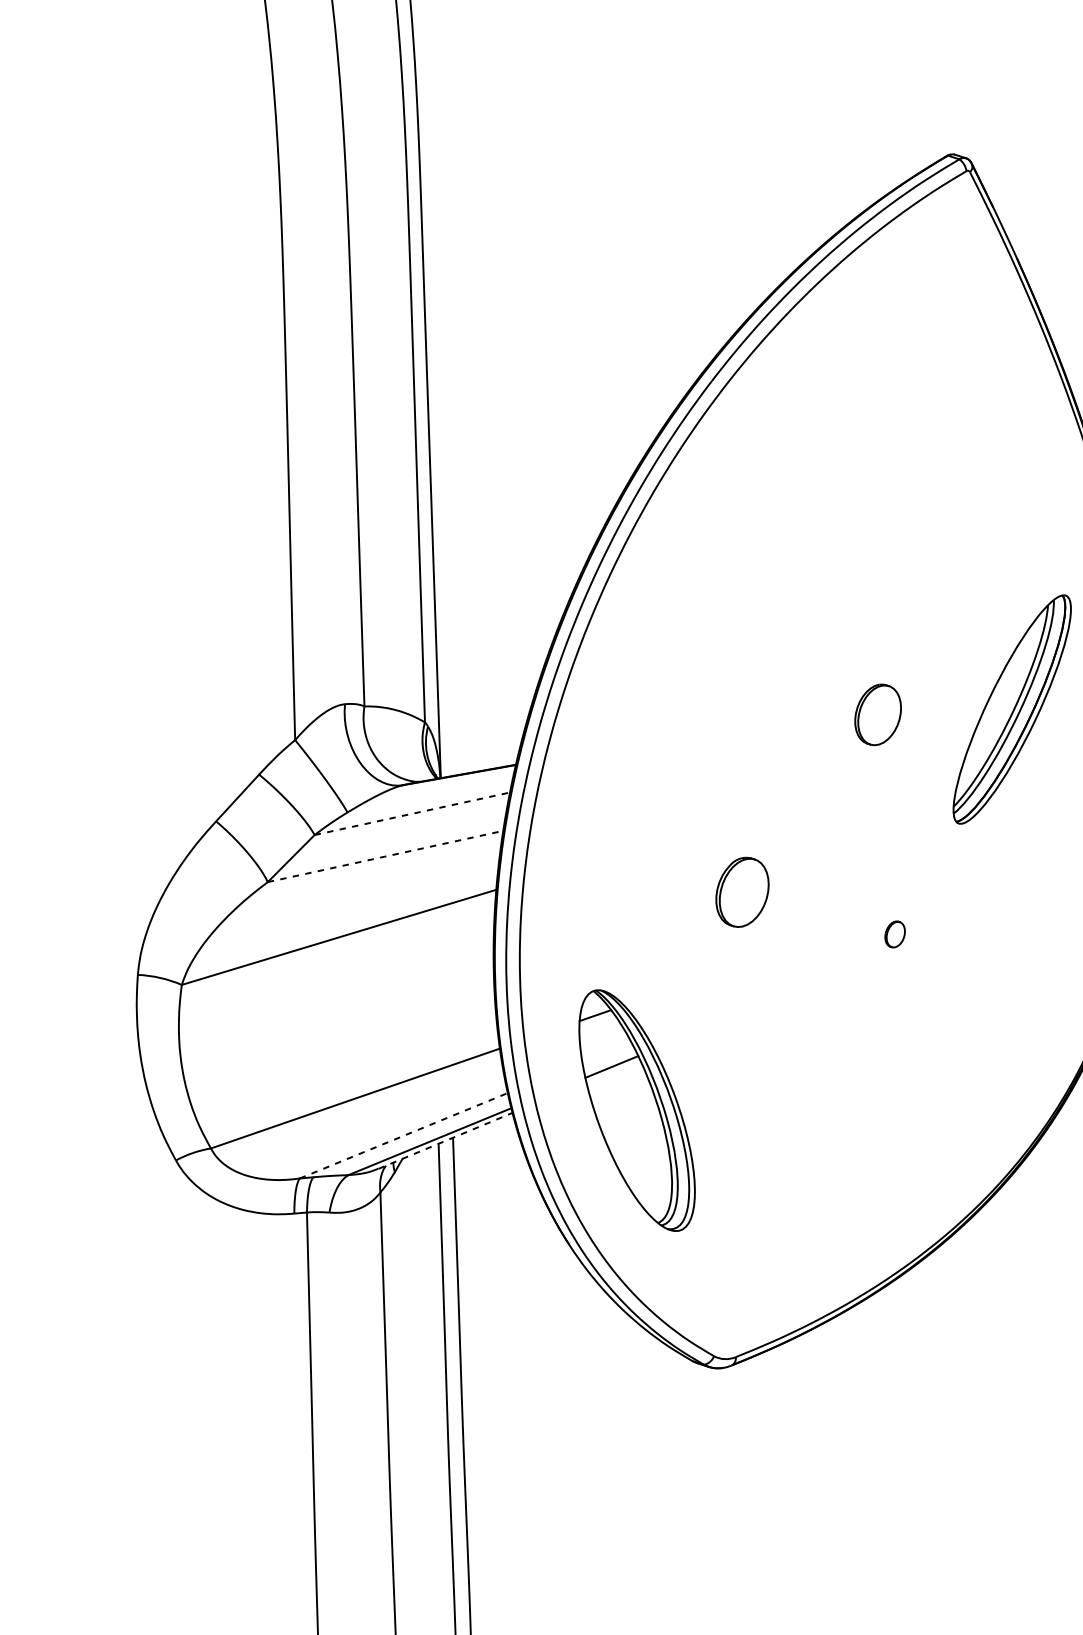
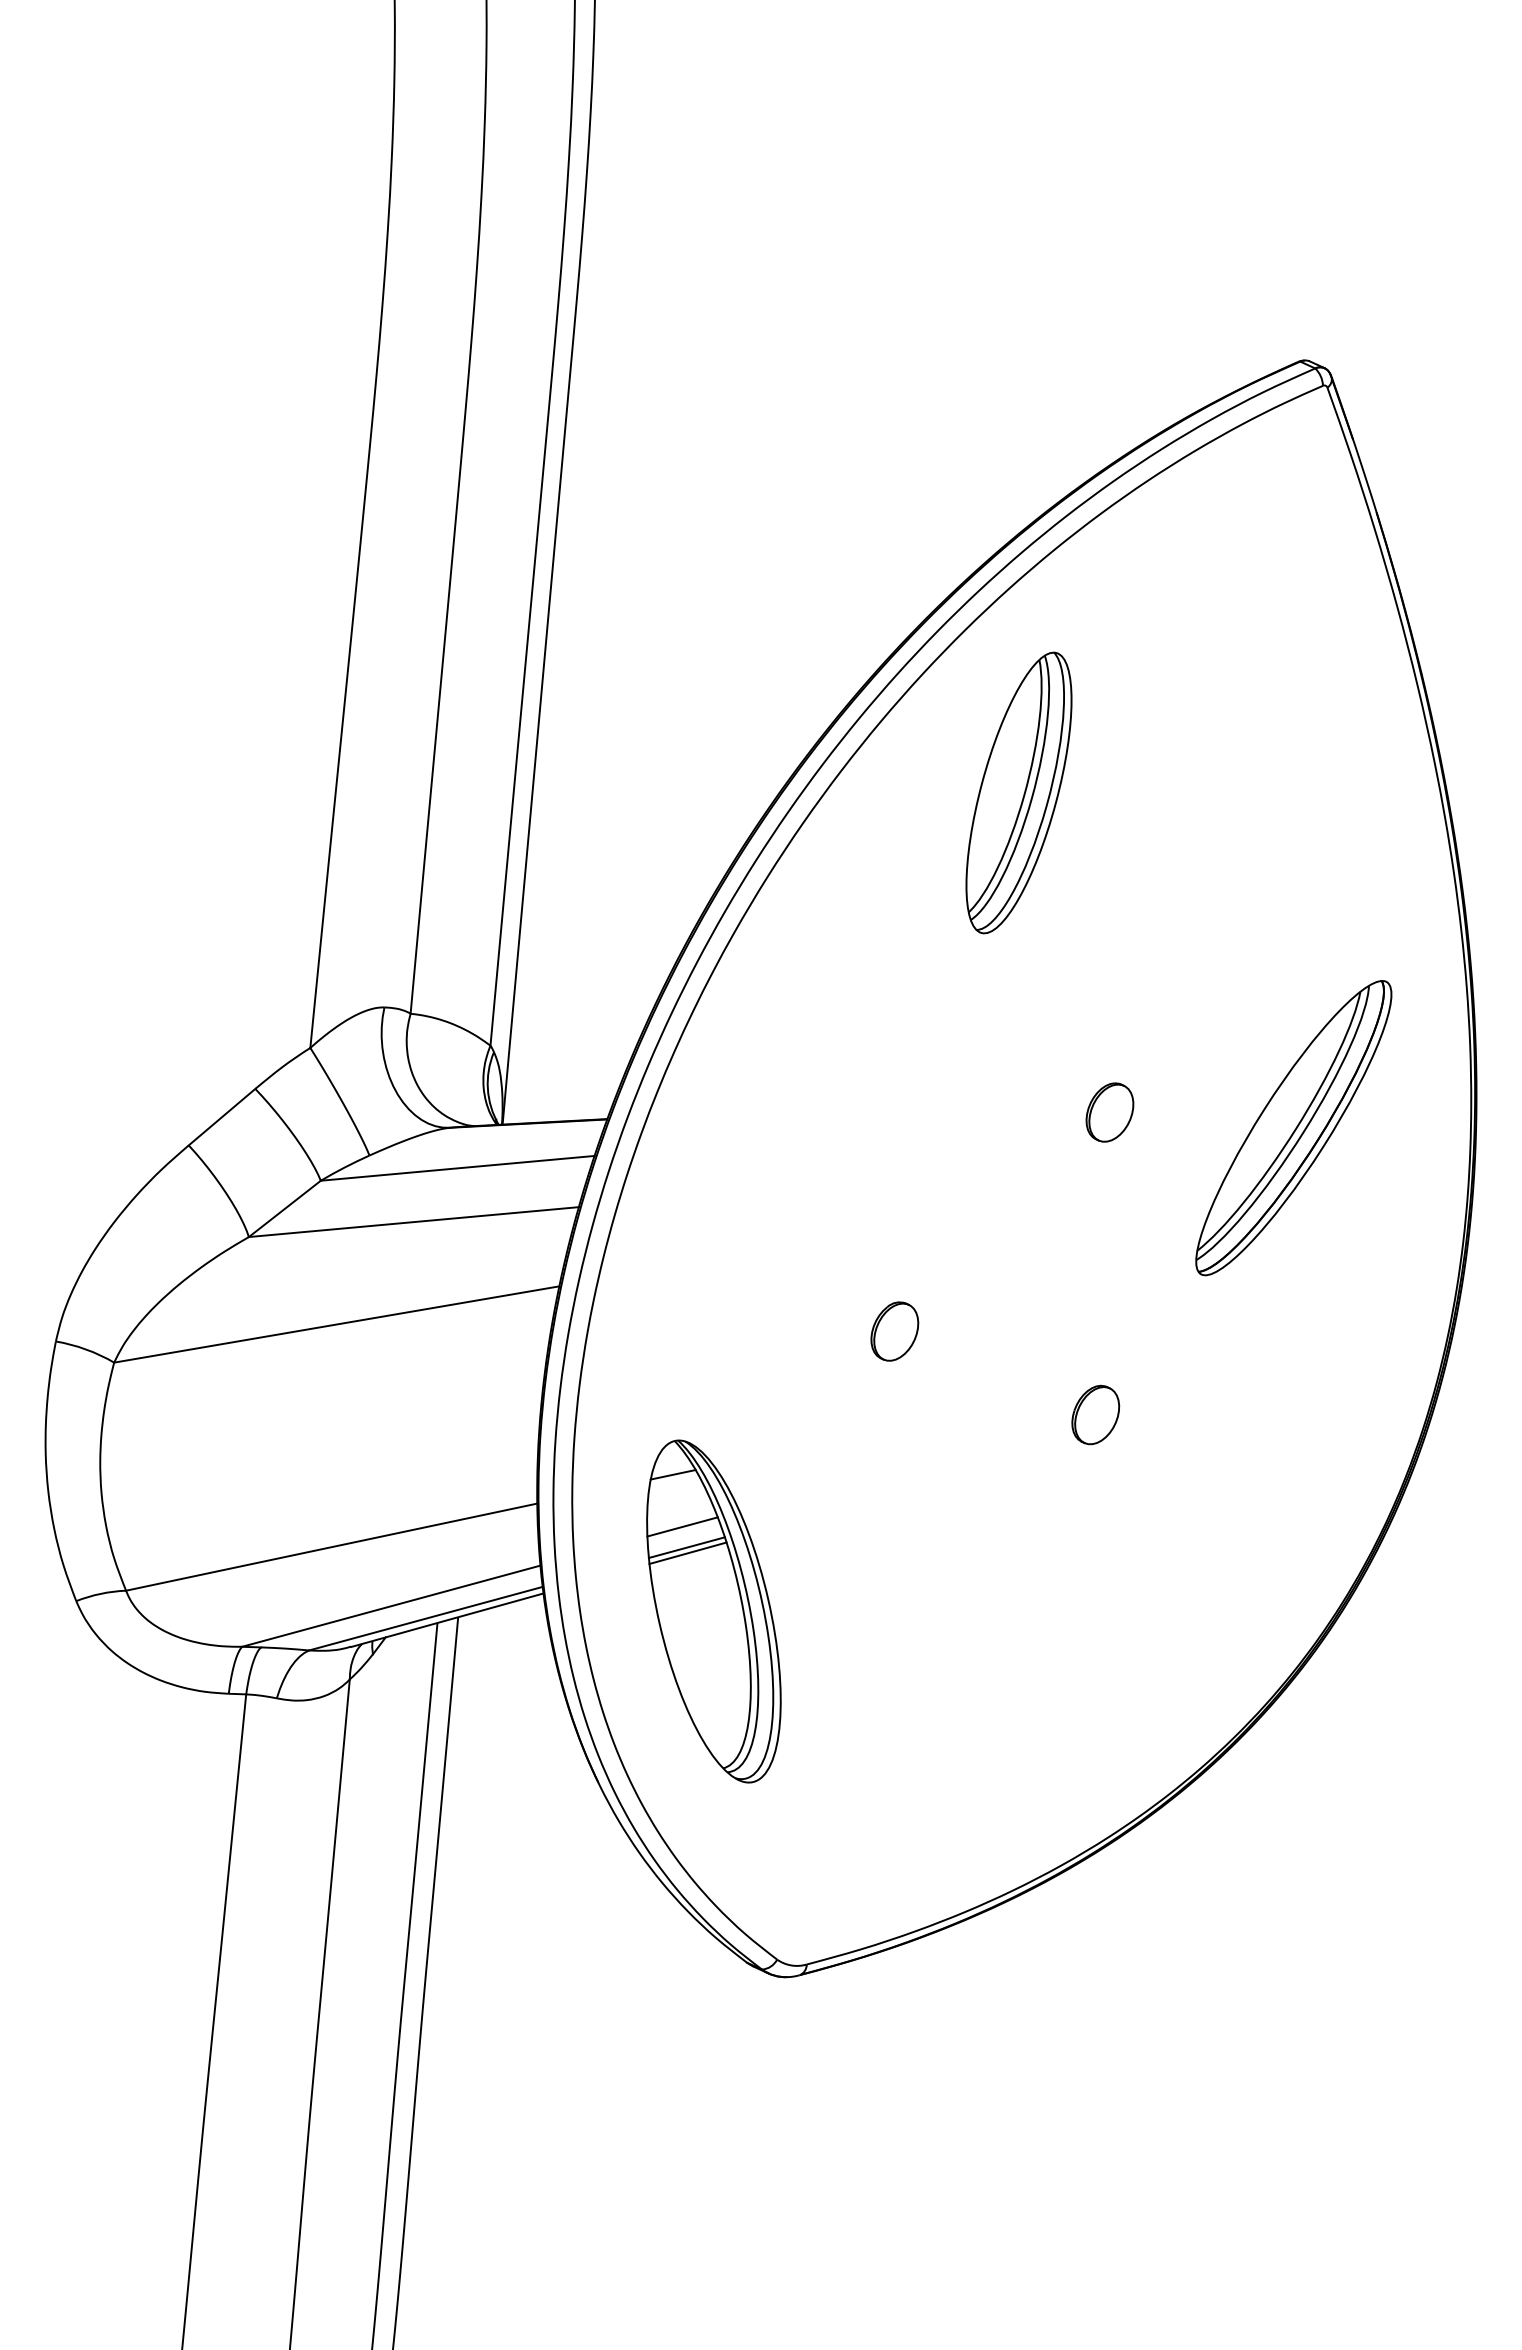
part: (783, 492) -> (1018, 792), added
part: (877, 714) -> (1109, 1112), size x0.71
line: (412, 813) -> (458, 1168), dashed -> solid
line: (385, 856) -> (413, 1222), dashed -> solid
part: (742, 892) -> (894, 1331), size x0.62
part: (894, 934) -> (1095, 1414), size x1.67
line: (606, 1052) -> (682, 1526), added
line: (612, 1070) -> (687, 1552), added
line: (403, 1136) -> (391, 1606), dashed -> solid
line: (445, 1141) -> (447, 1620), dashed -> solid

